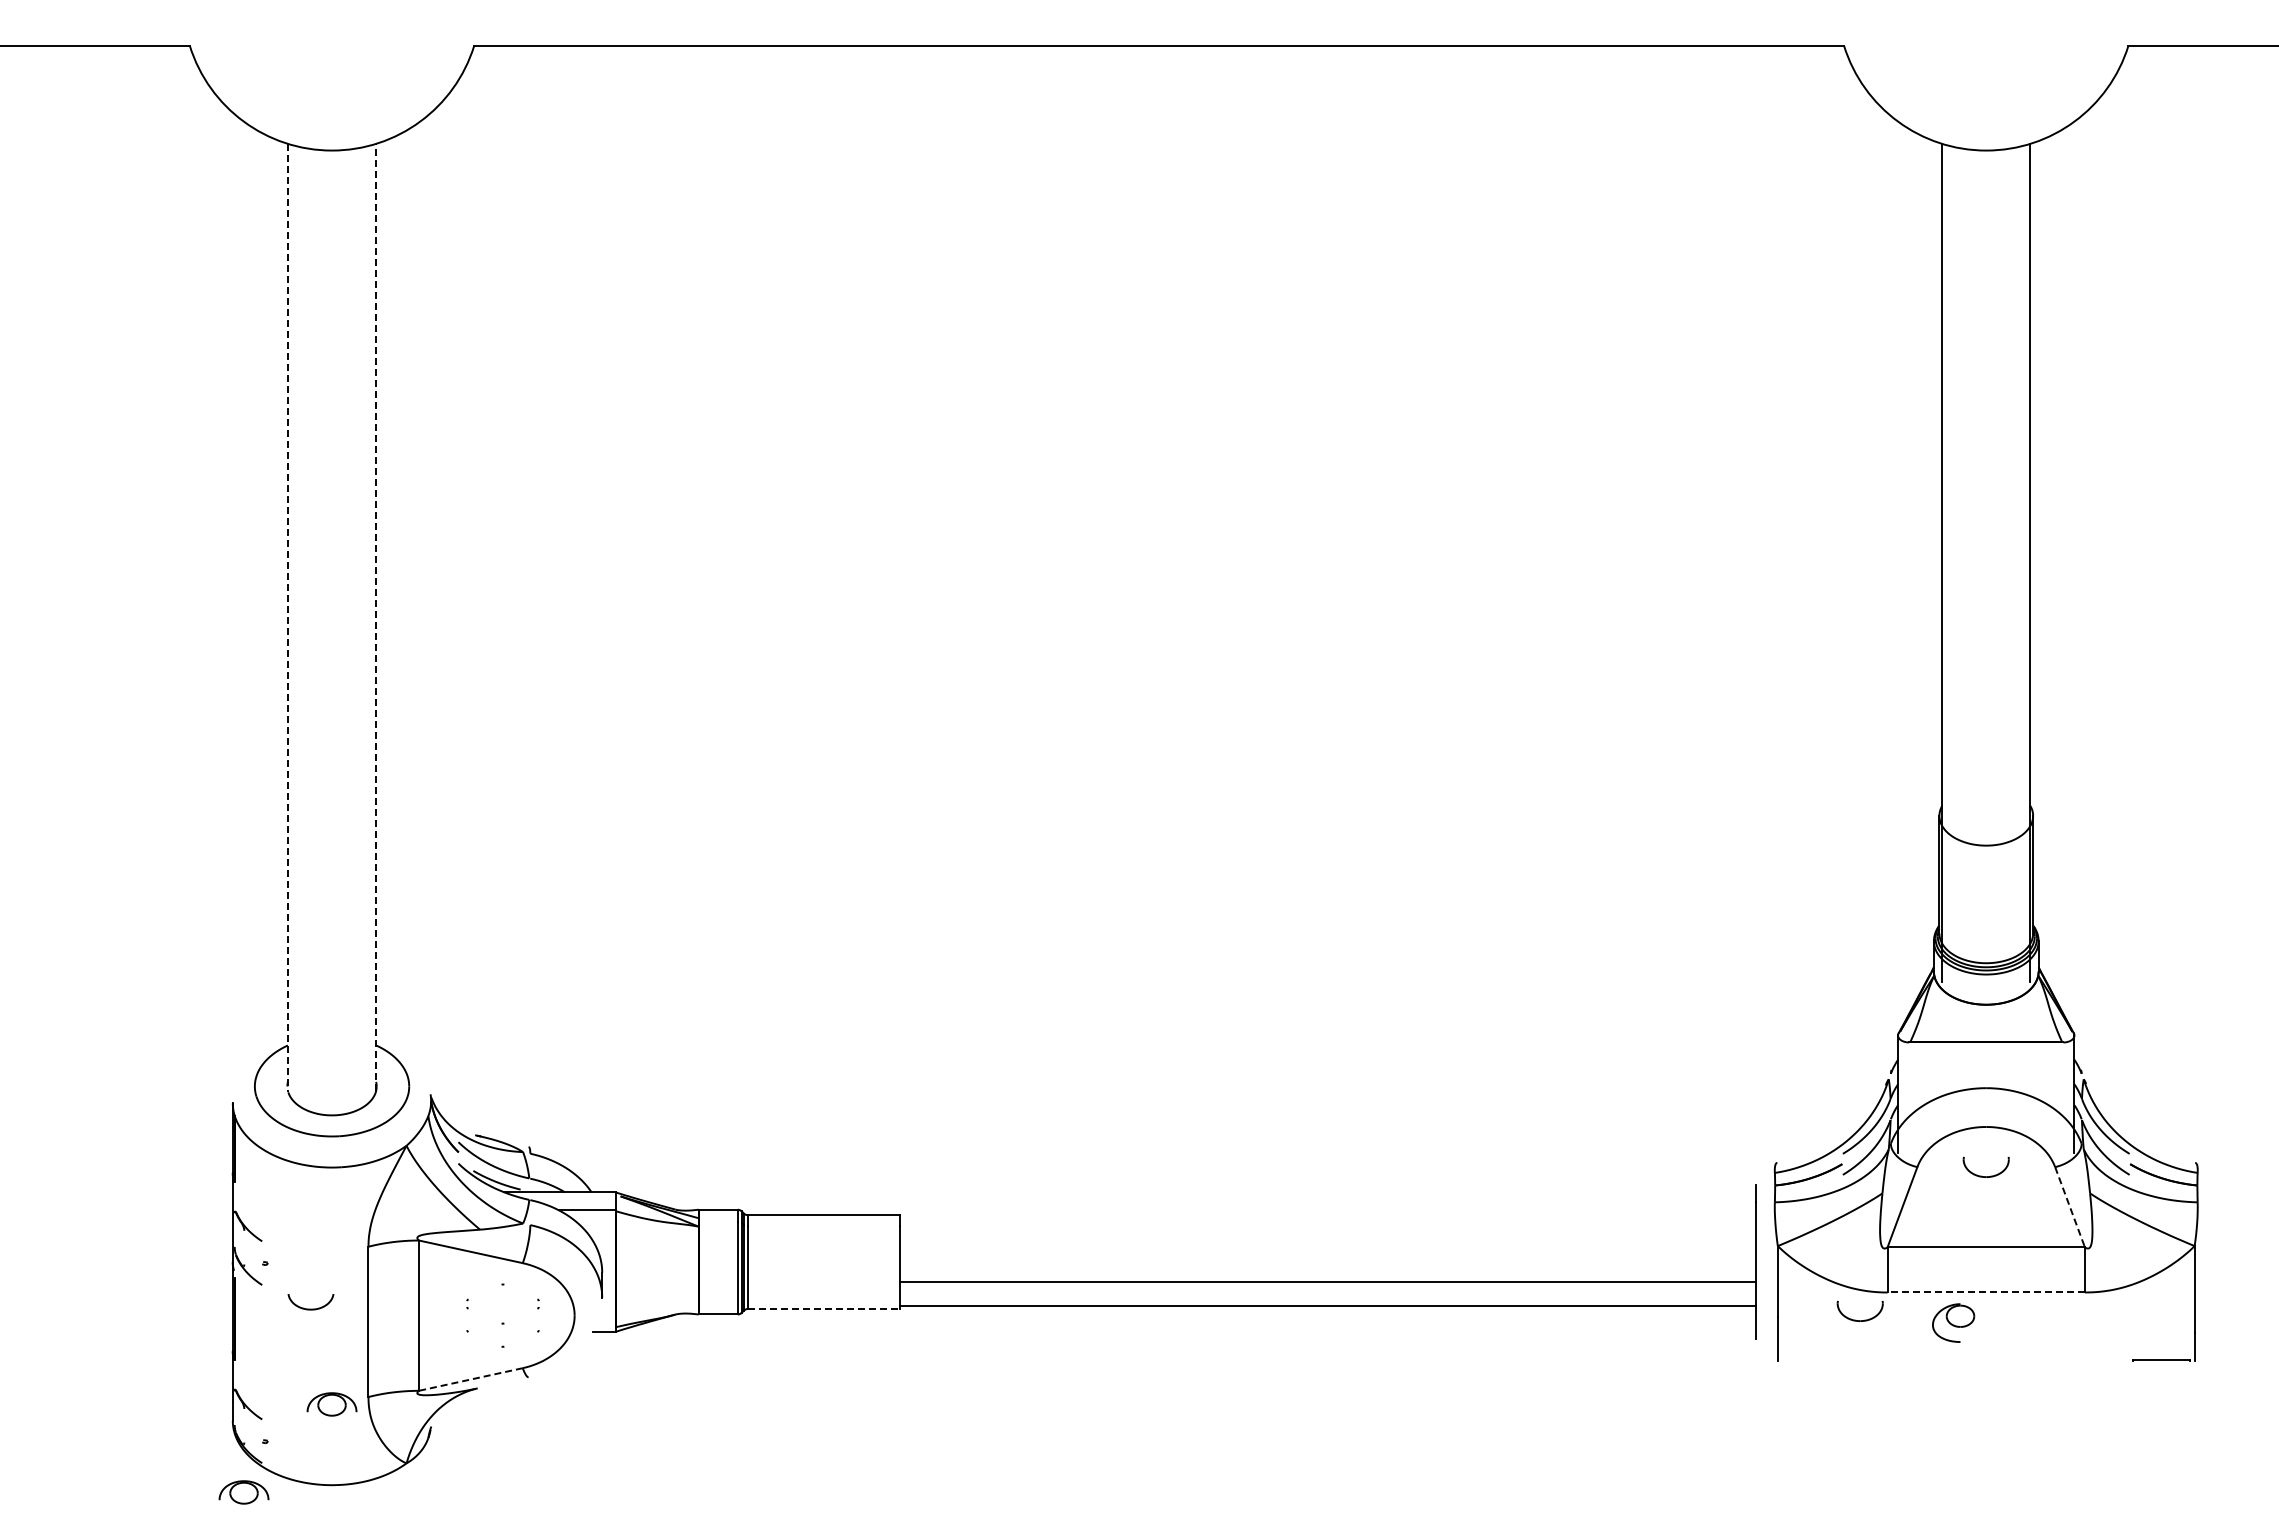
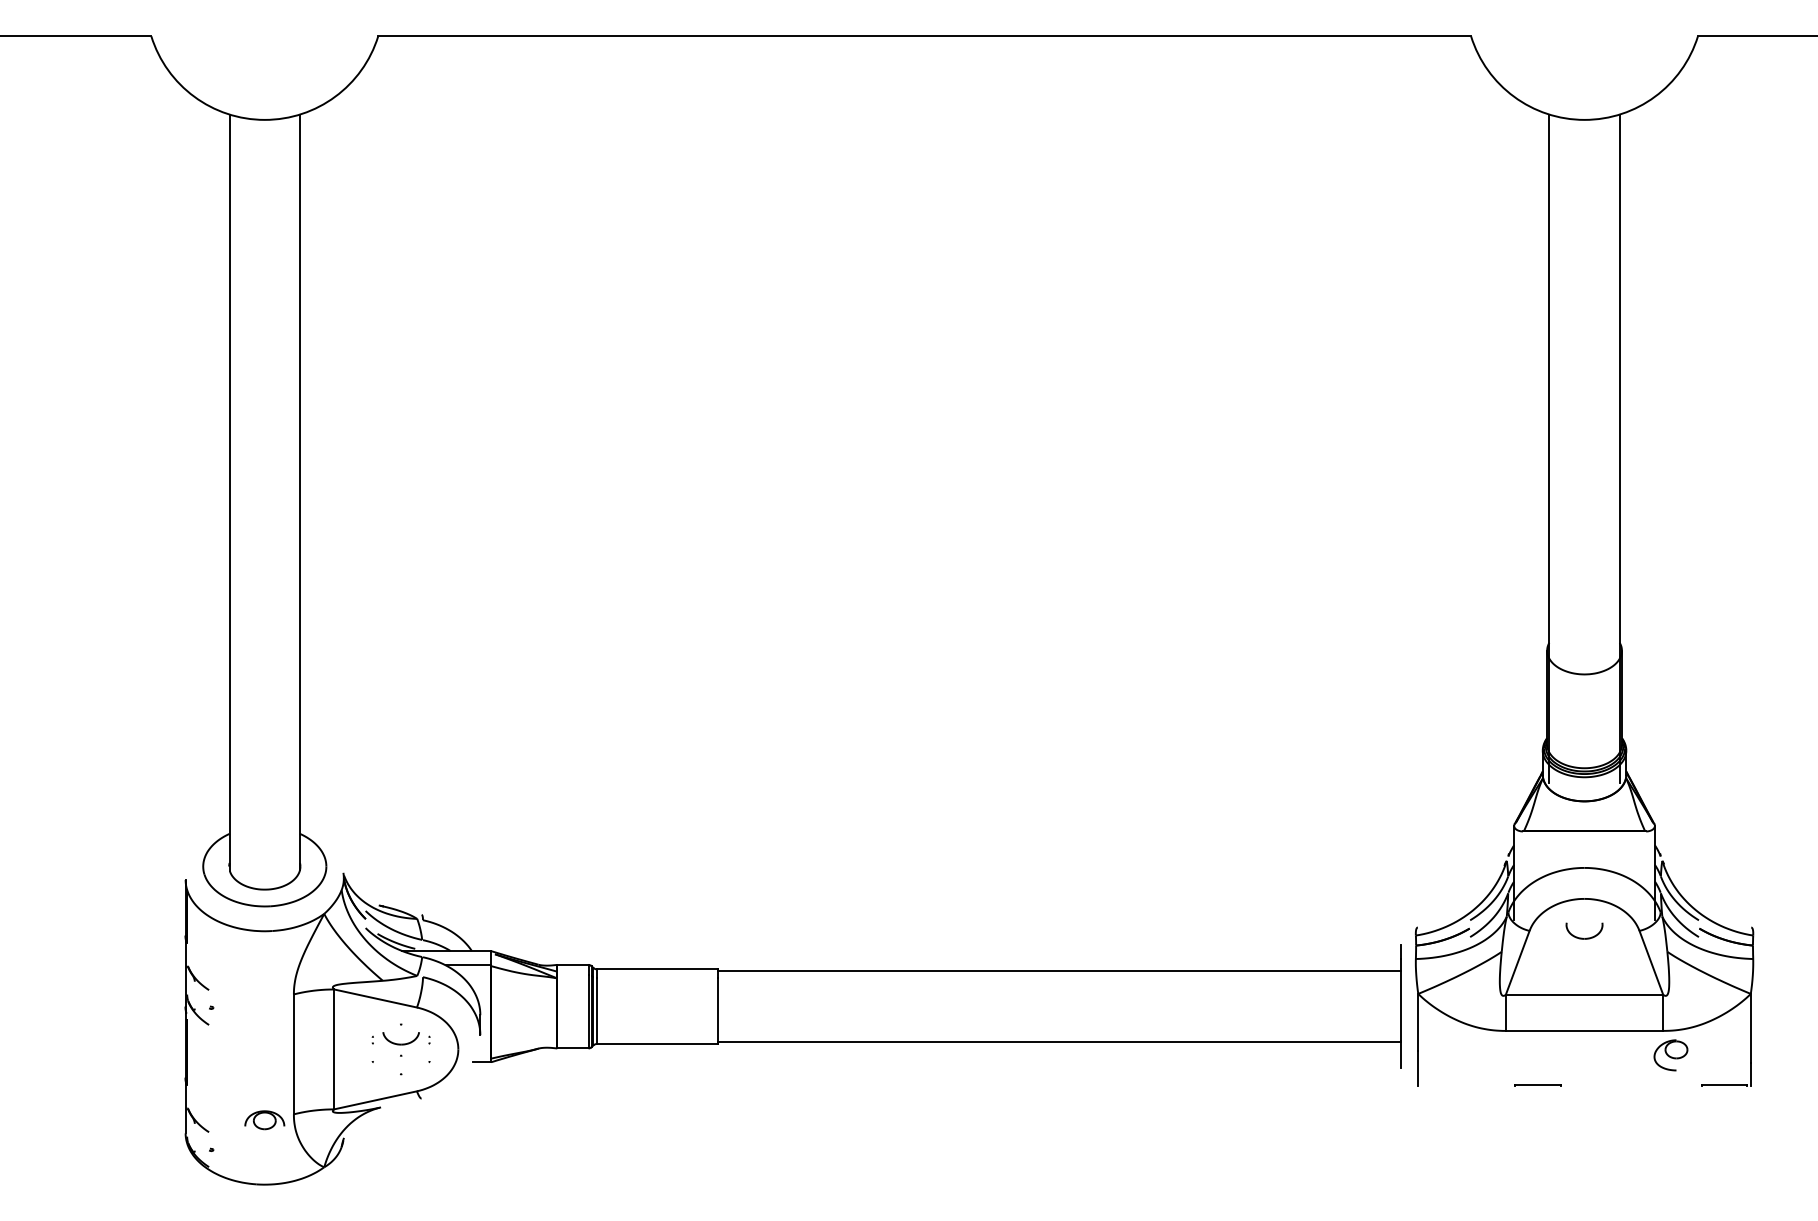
line: (376, 617) -> (300, 492), dashed -> solid
line: (287, 618) -> (229, 493), dashed -> solid
line: (2070, 1207) -> (1651, 963), dashed -> solid
line: (1327, 1281) -> (1058, 971), moved
line: (1986, 1292) -> (1584, 1030), dashed -> solid
part: (310, 1302) -> (400, 1038), moved
line: (824, 1308) -> (657, 1043), dashed -> solid
part: (1855, 1319) -> (1480, 1052), removed
part: (1953, 1322) -> (1670, 1054), moved
line: (1927, 1360) -> (1537, 1085), added
line: (470, 1379) -> (375, 1100), dashed -> solid
part: (243, 1492) -> (194, 1190), removed

